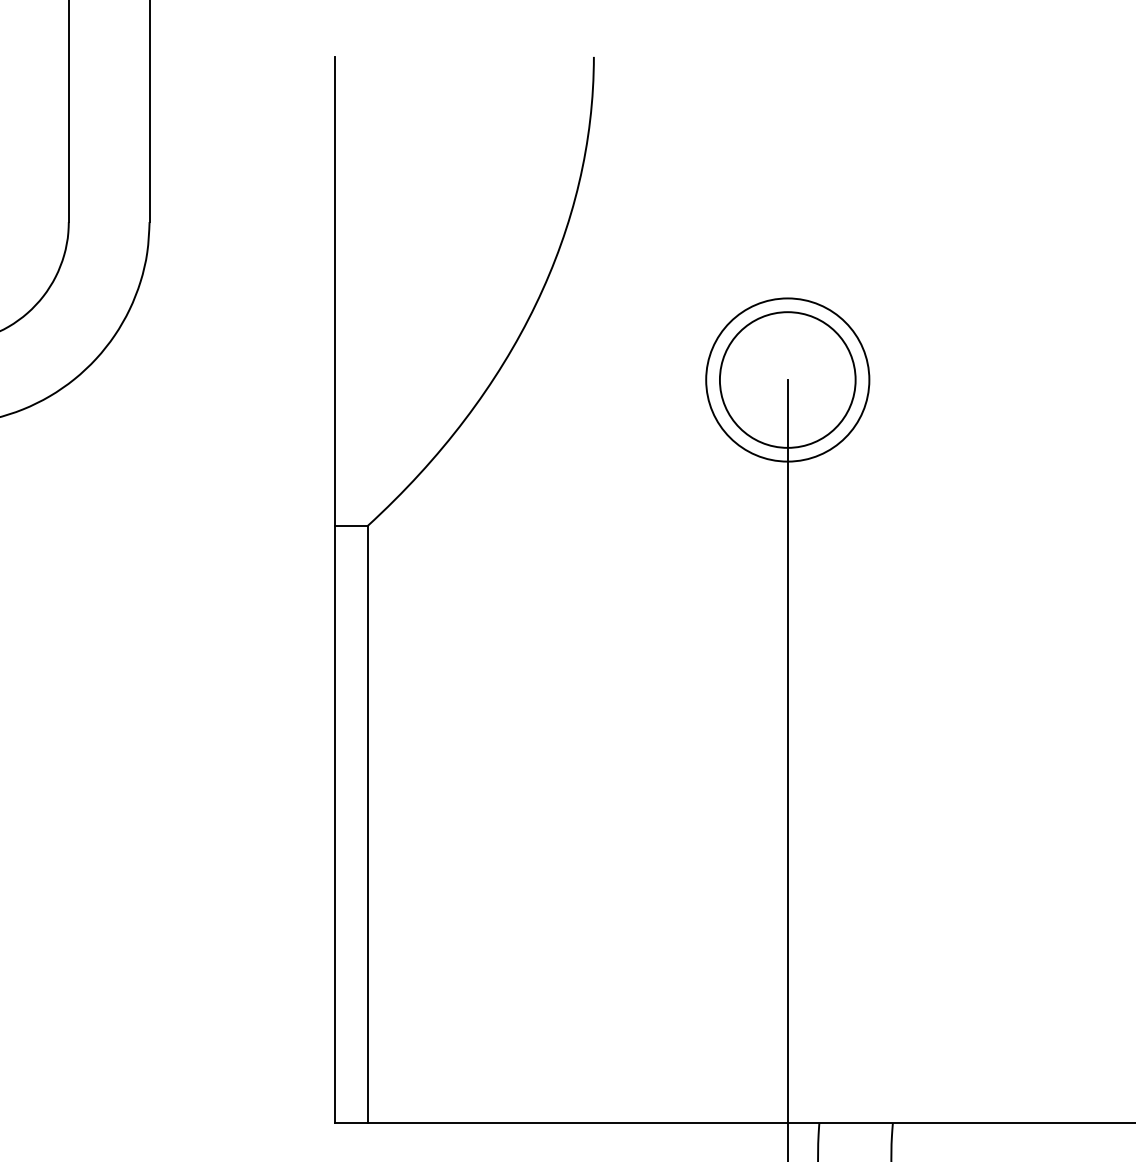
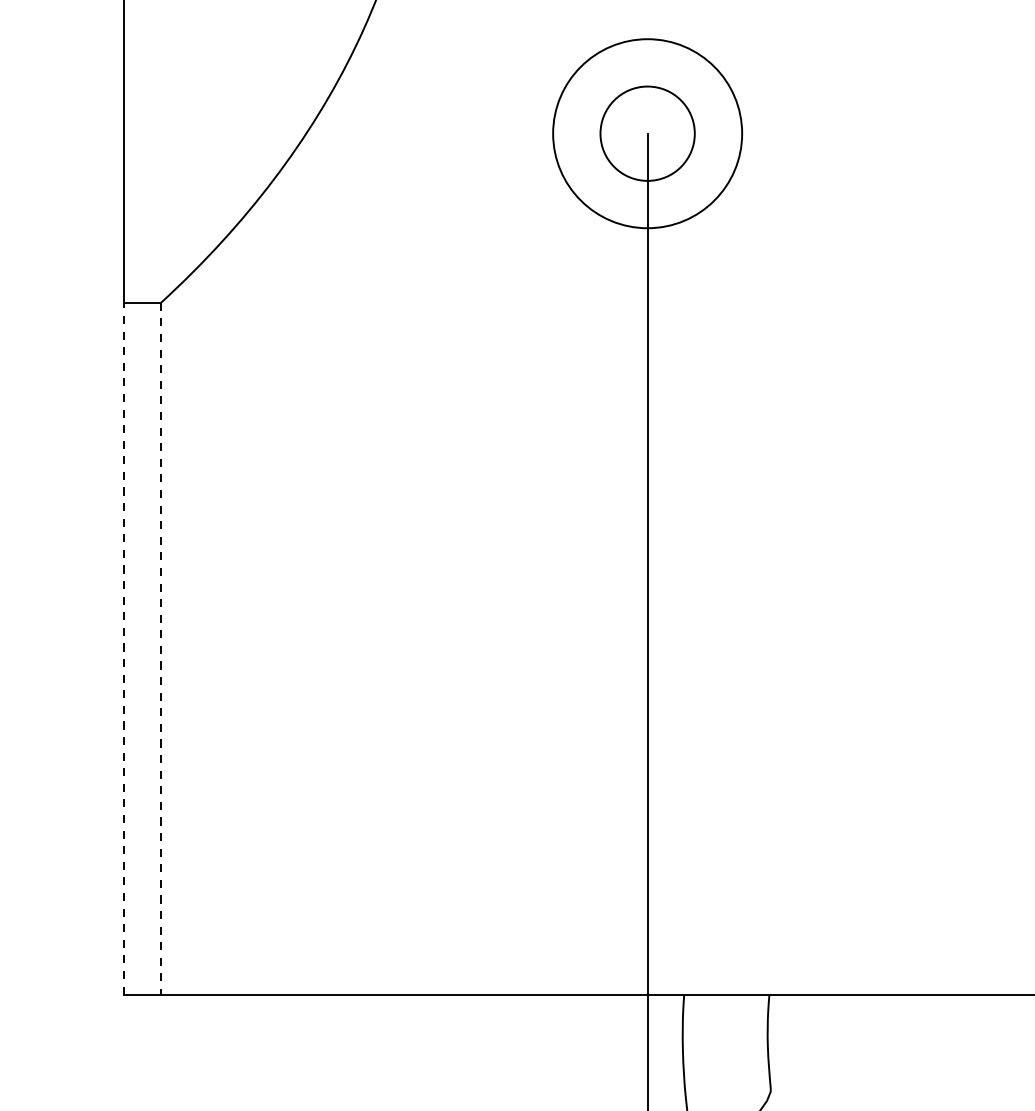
circle: (787, 379) -> (647, 133), size x0.6
line: (335, 824) -> (123, 648), solid -> dashed
line: (367, 824) -> (160, 648), solid -> dashed

